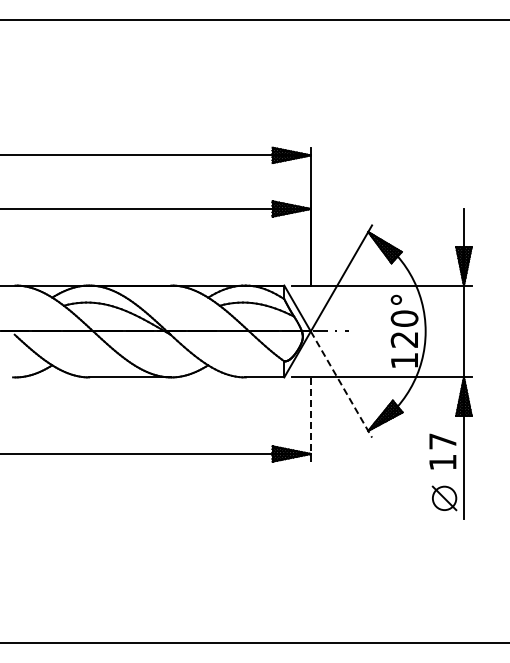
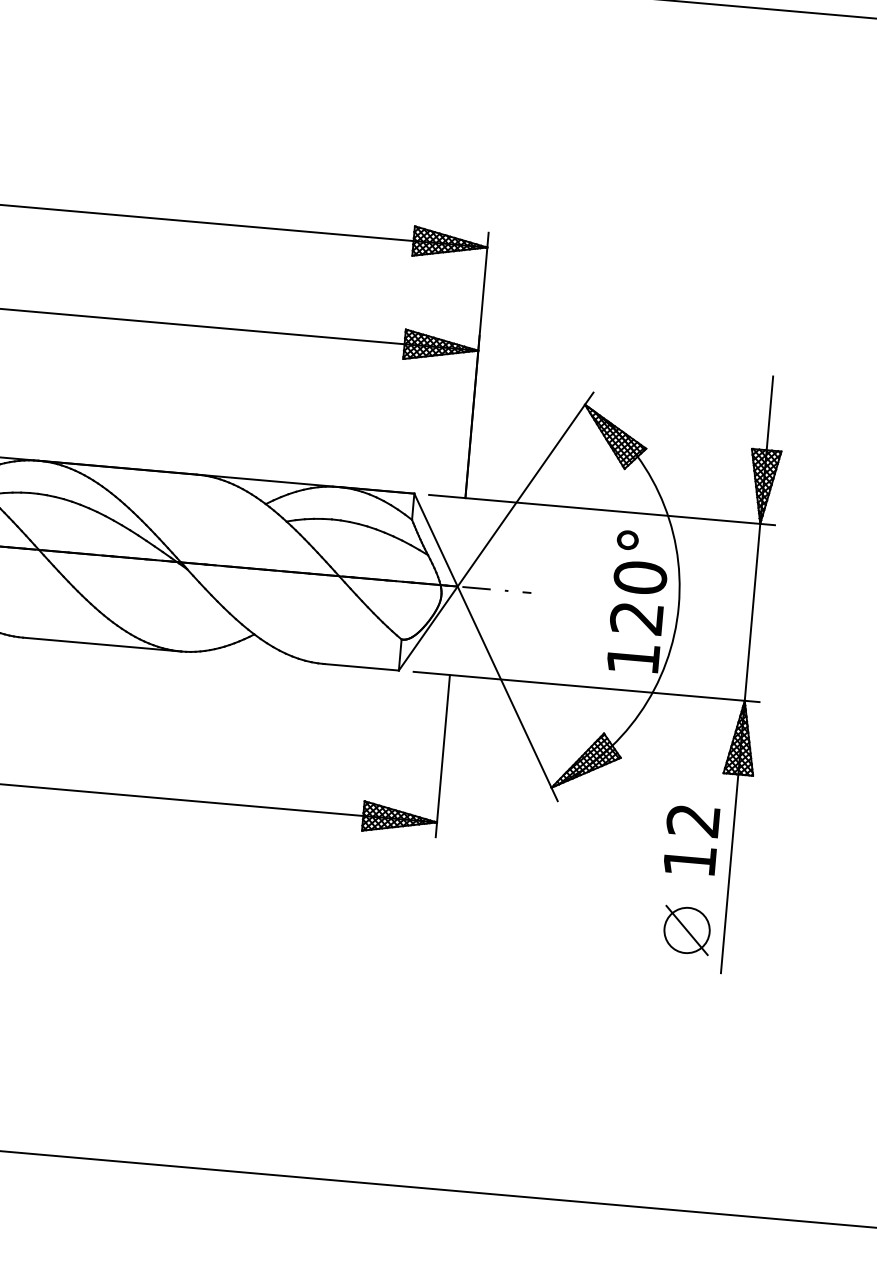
line: (341, 384) -> (507, 693), dashed -> solid
line: (310, 419) -> (442, 755), dashed -> solid
text: (442, 441) -> (692, 820), 17 -> 12

